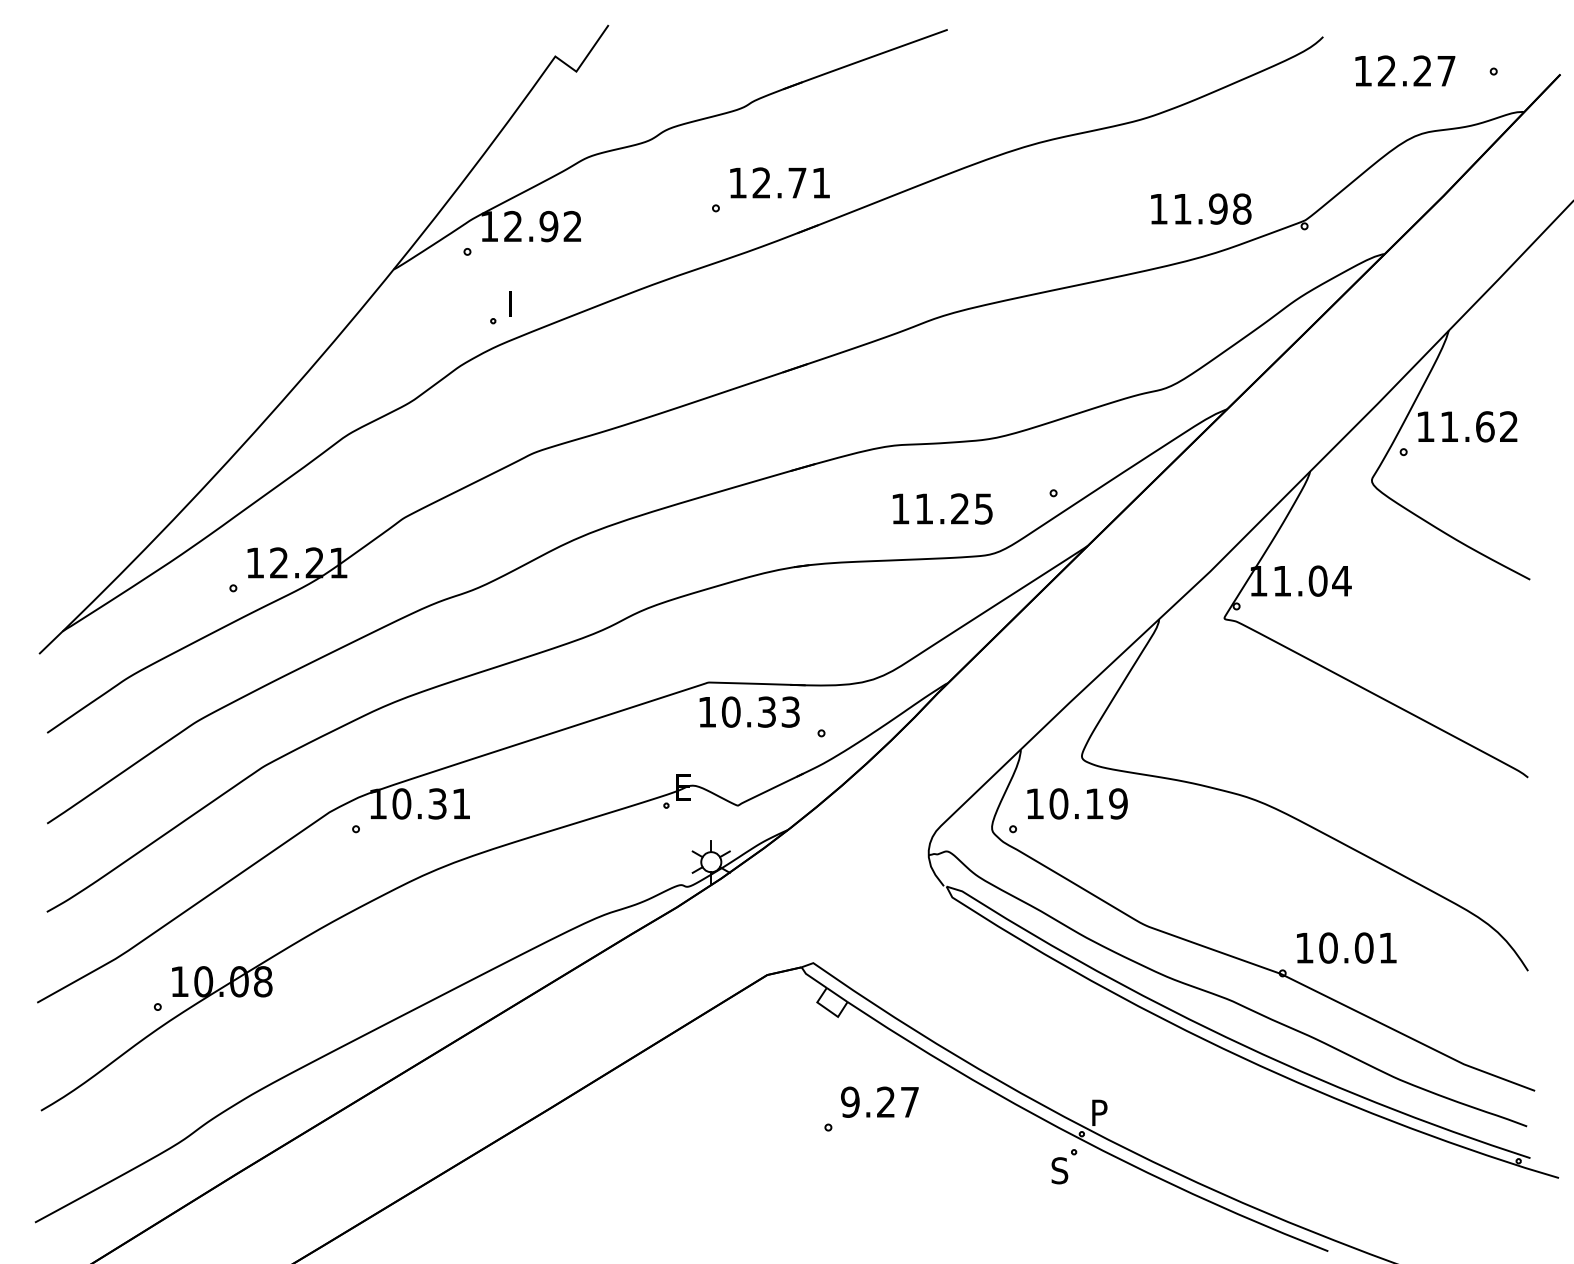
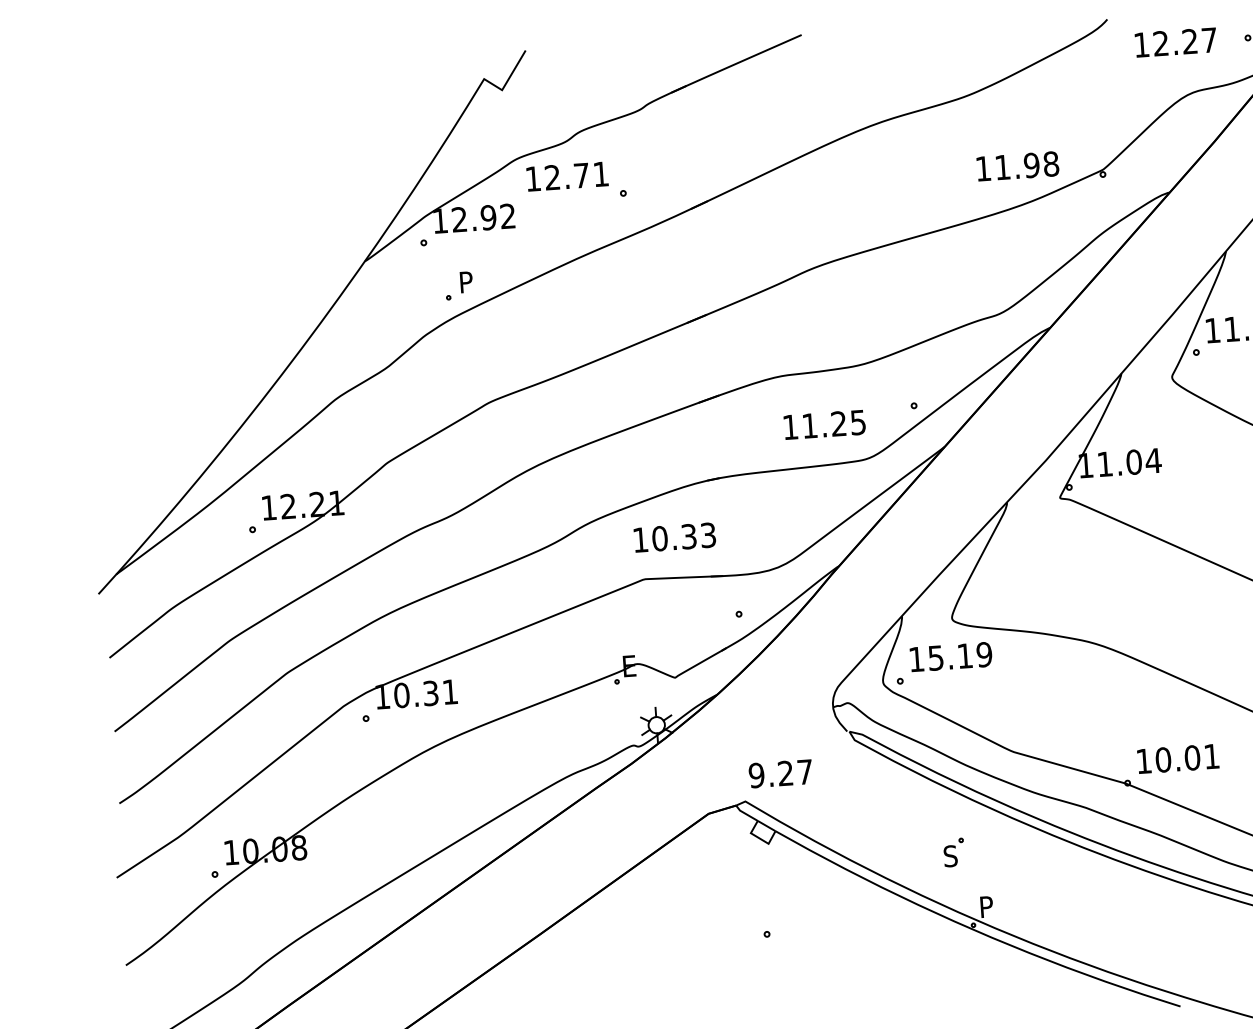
text: (779, 182) -> (567, 176), moved
text: (516, 303) -> (466, 282), I -> P
text: (749, 711) -> (674, 537), moved
text: (1058, 803) -> (935, 657), 10.19 -> 15.19
text: (879, 1101) -> (780, 773), moved
part: (1064, 1166) -> (954, 852), moved

